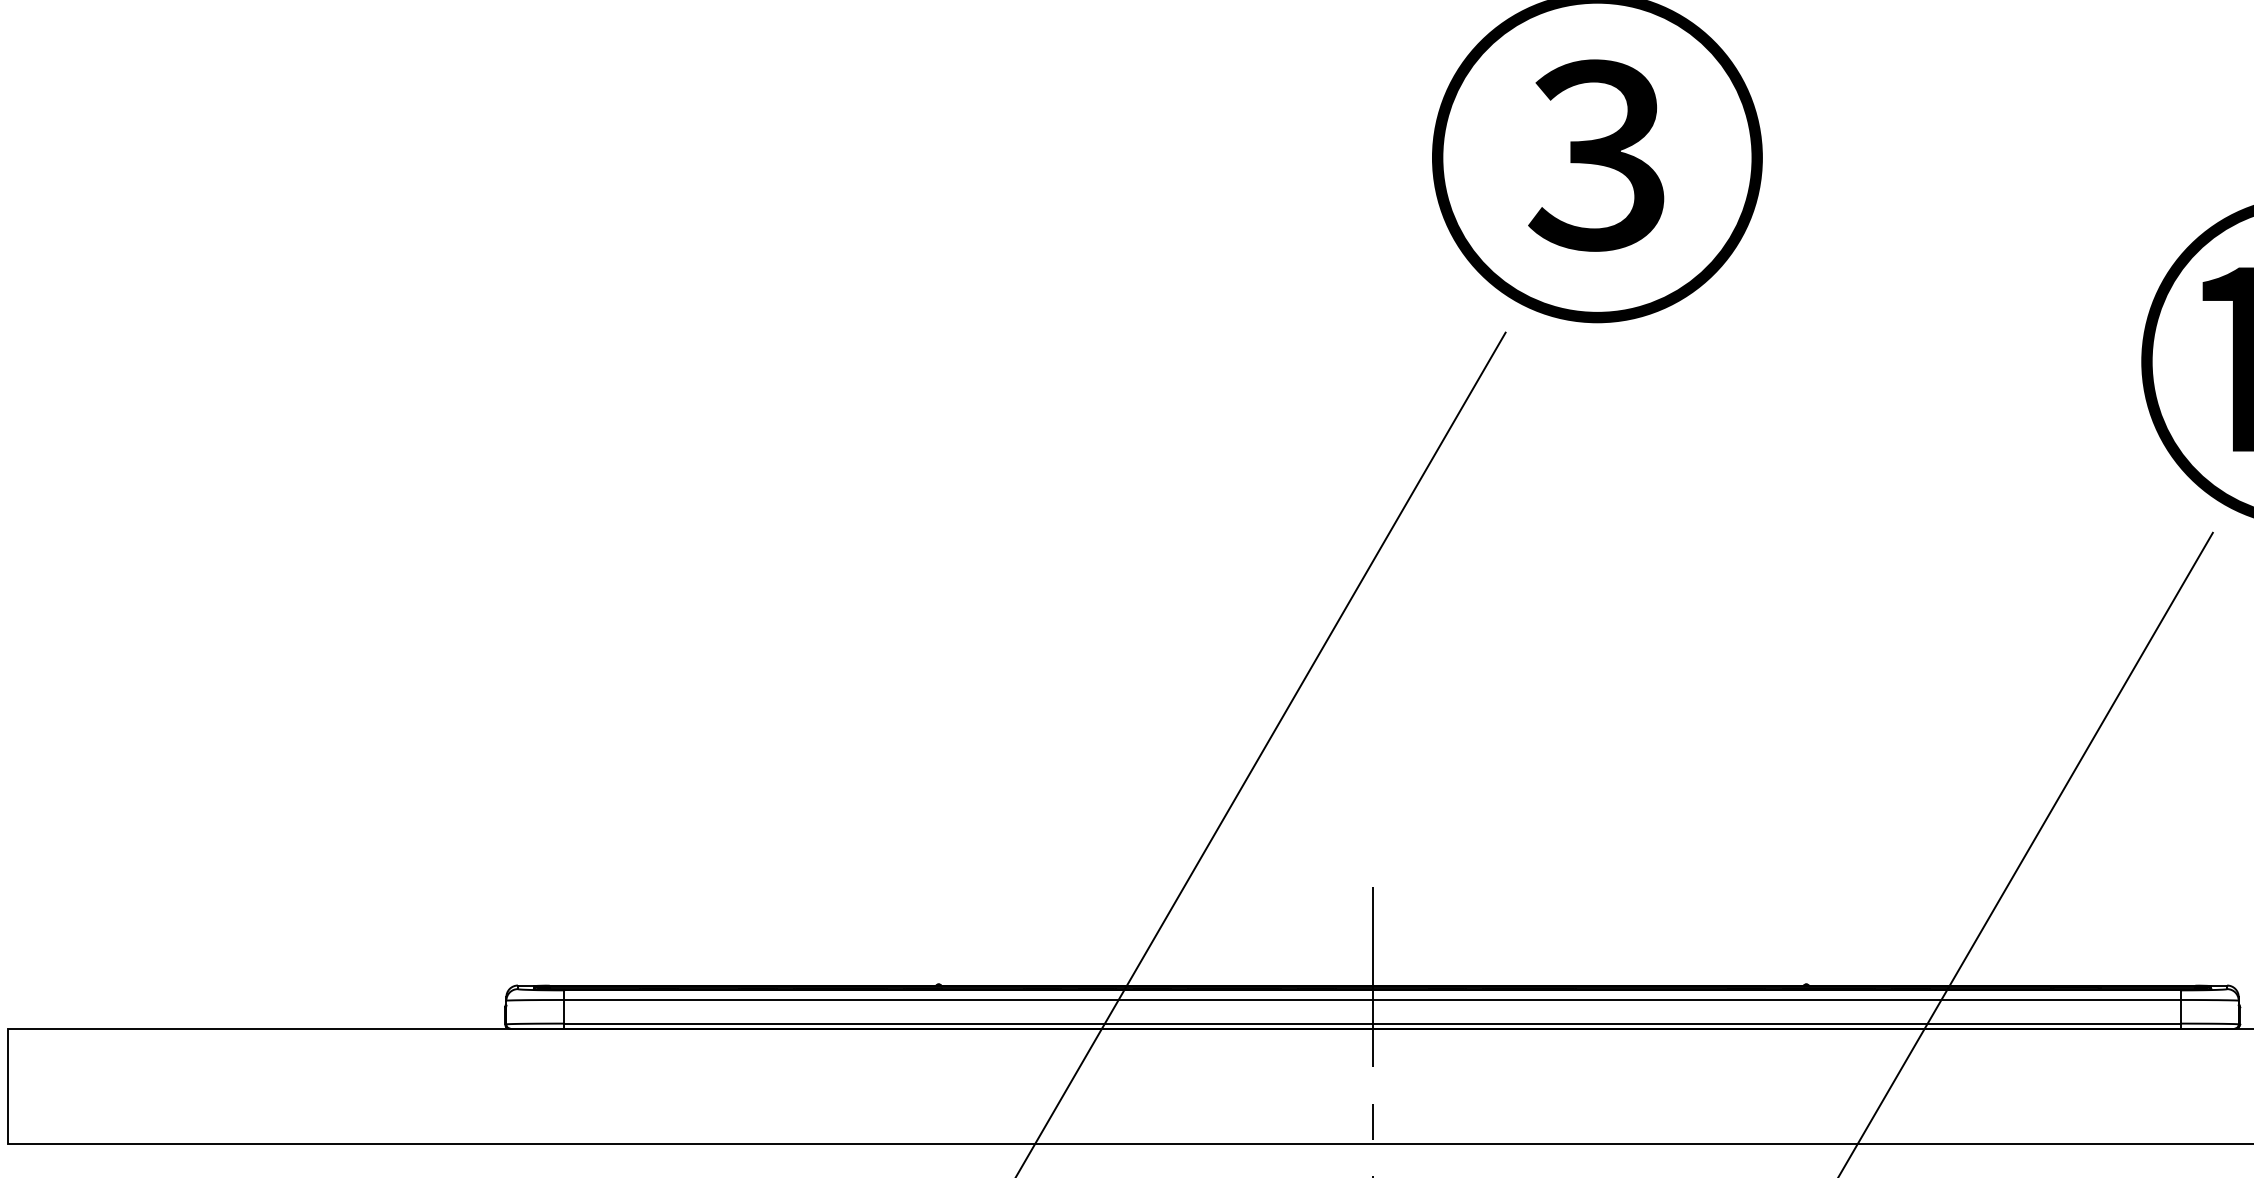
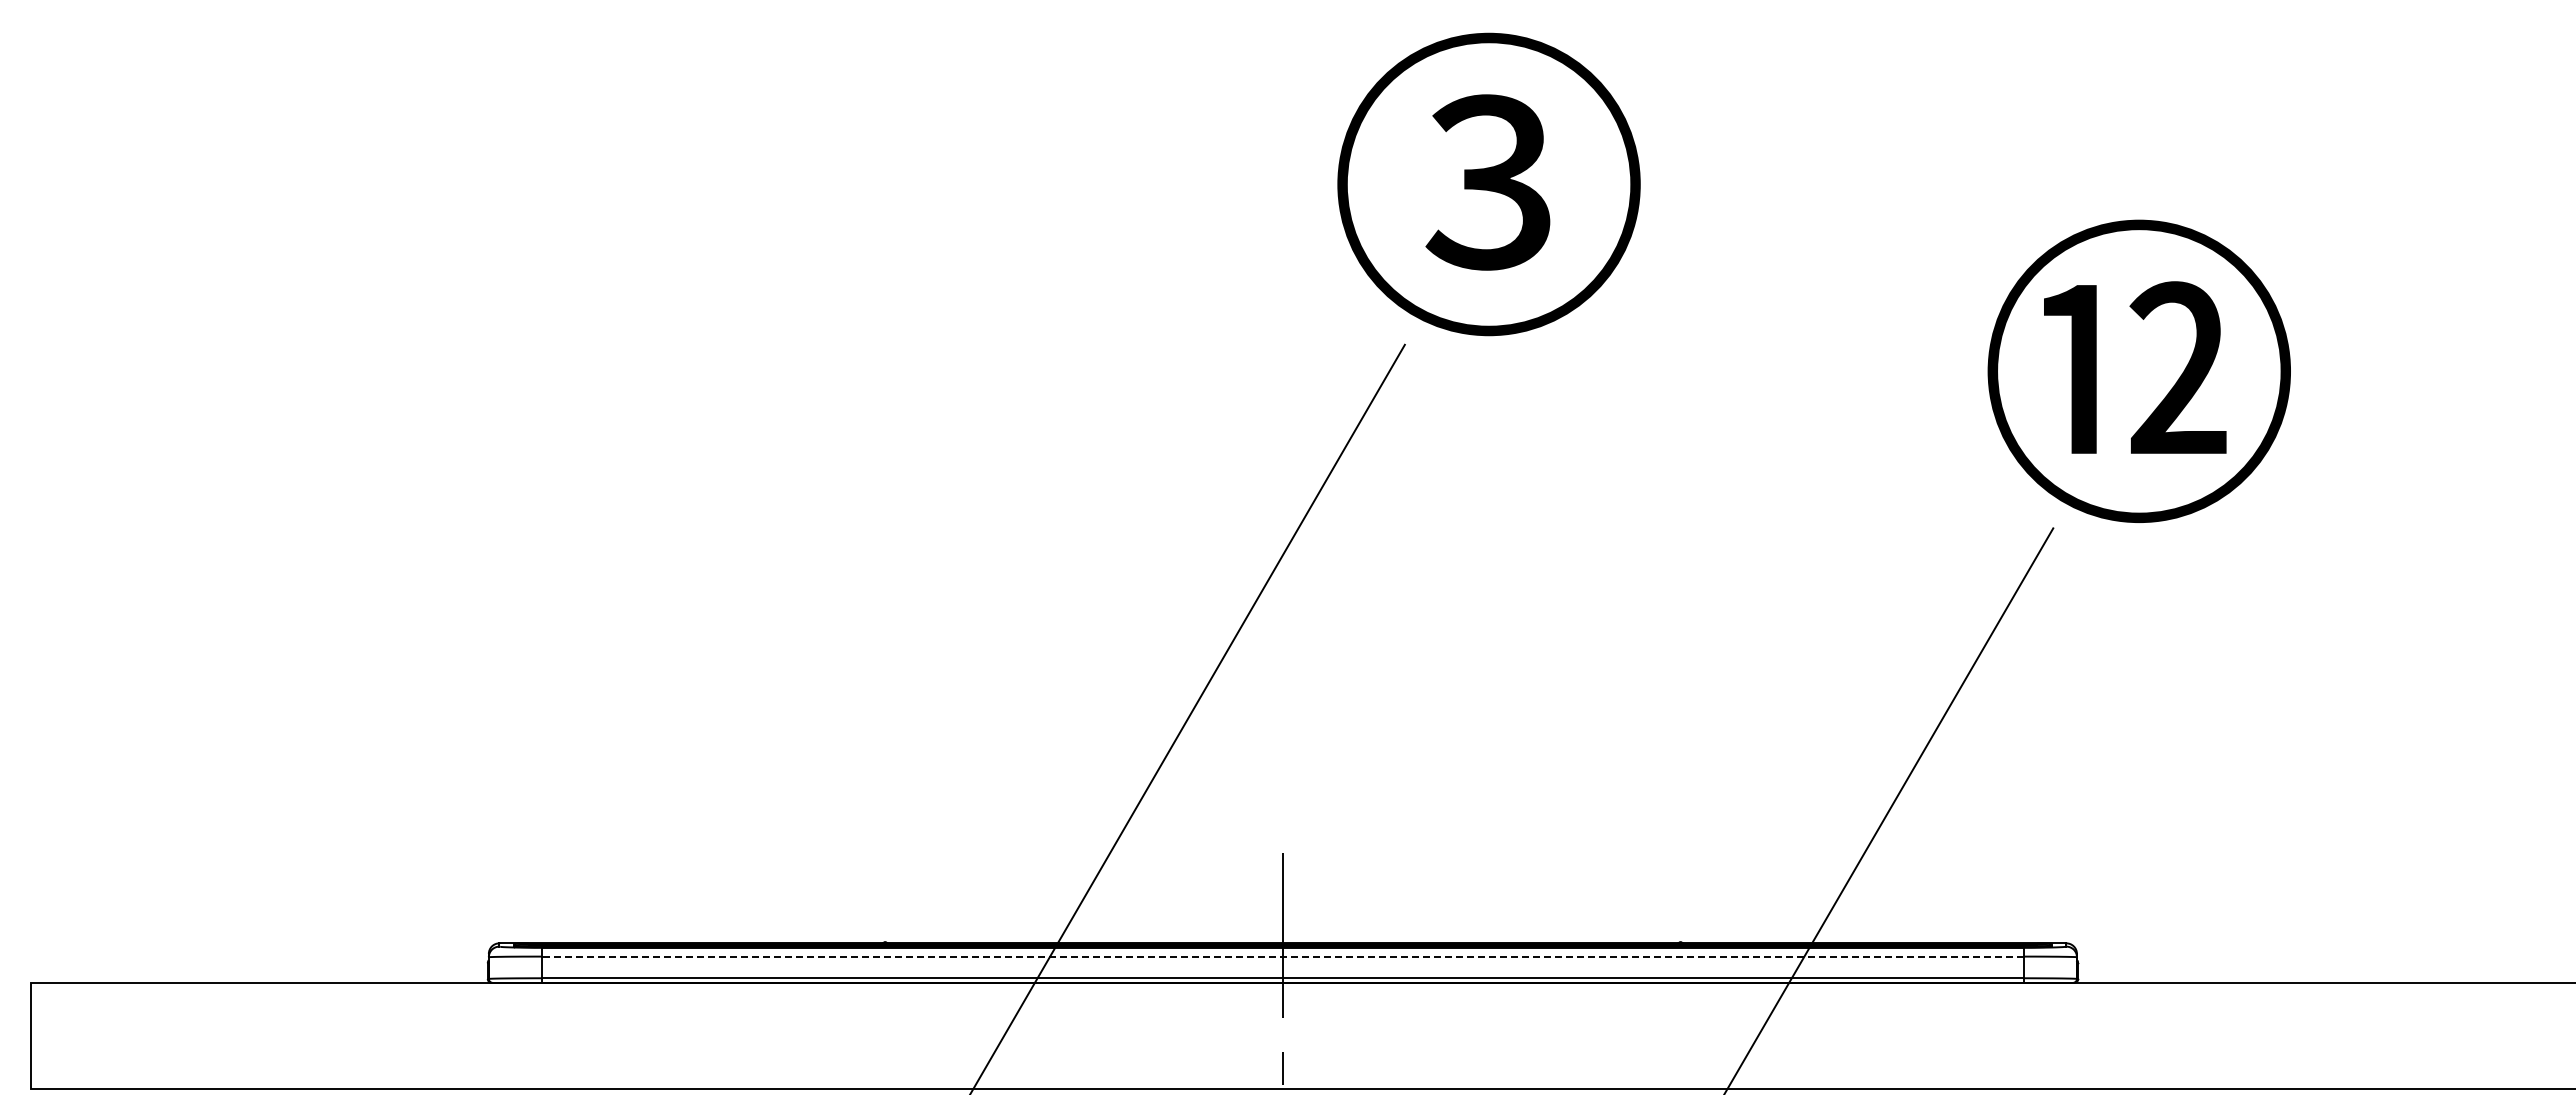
line: (1372, 999) -> (1282, 956), solid -> dashed

